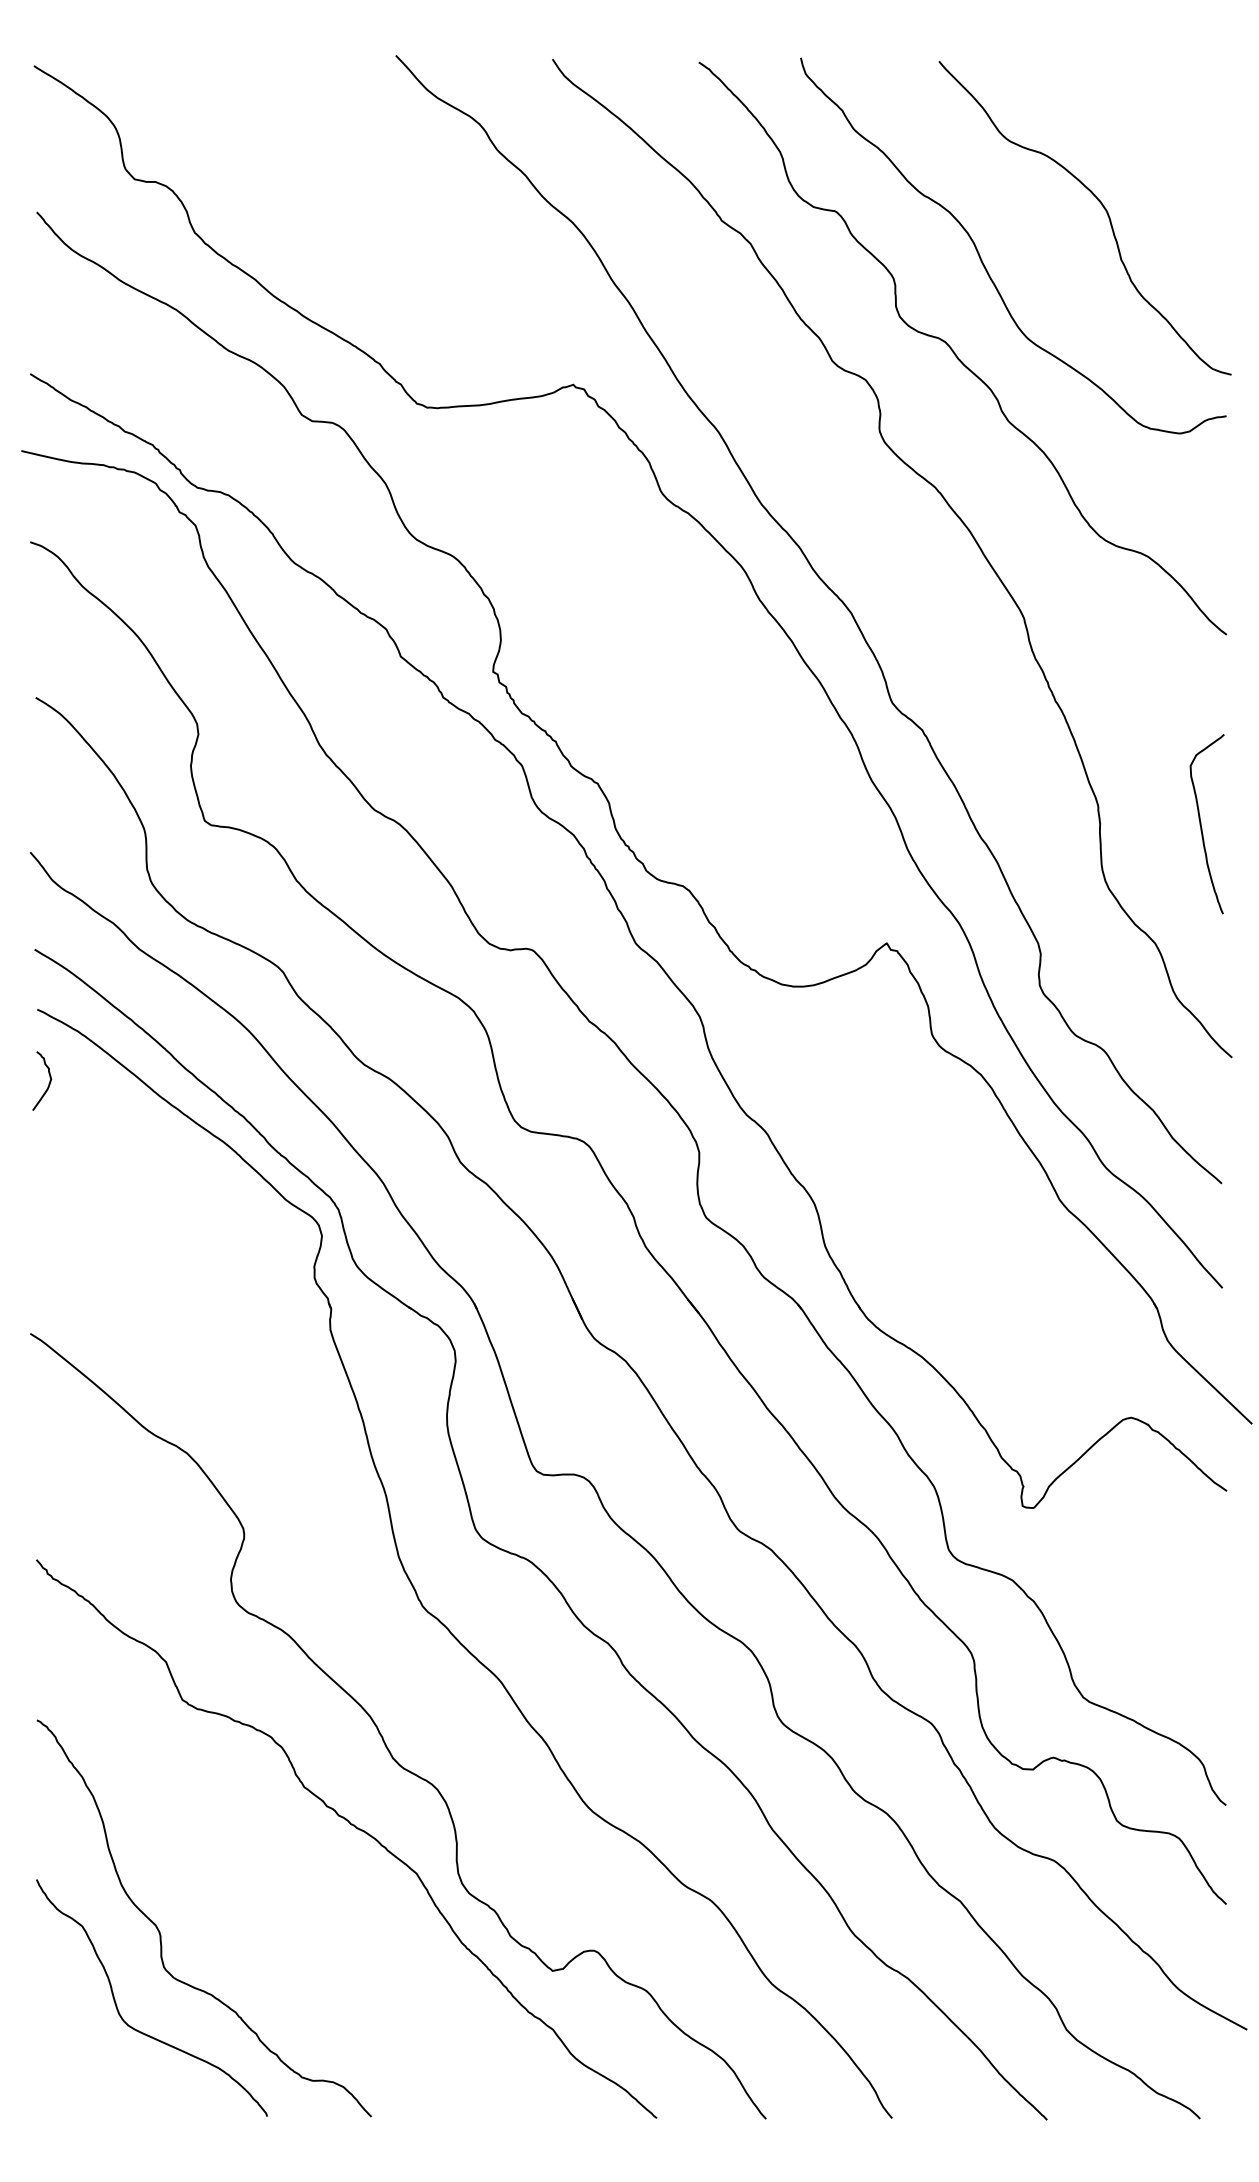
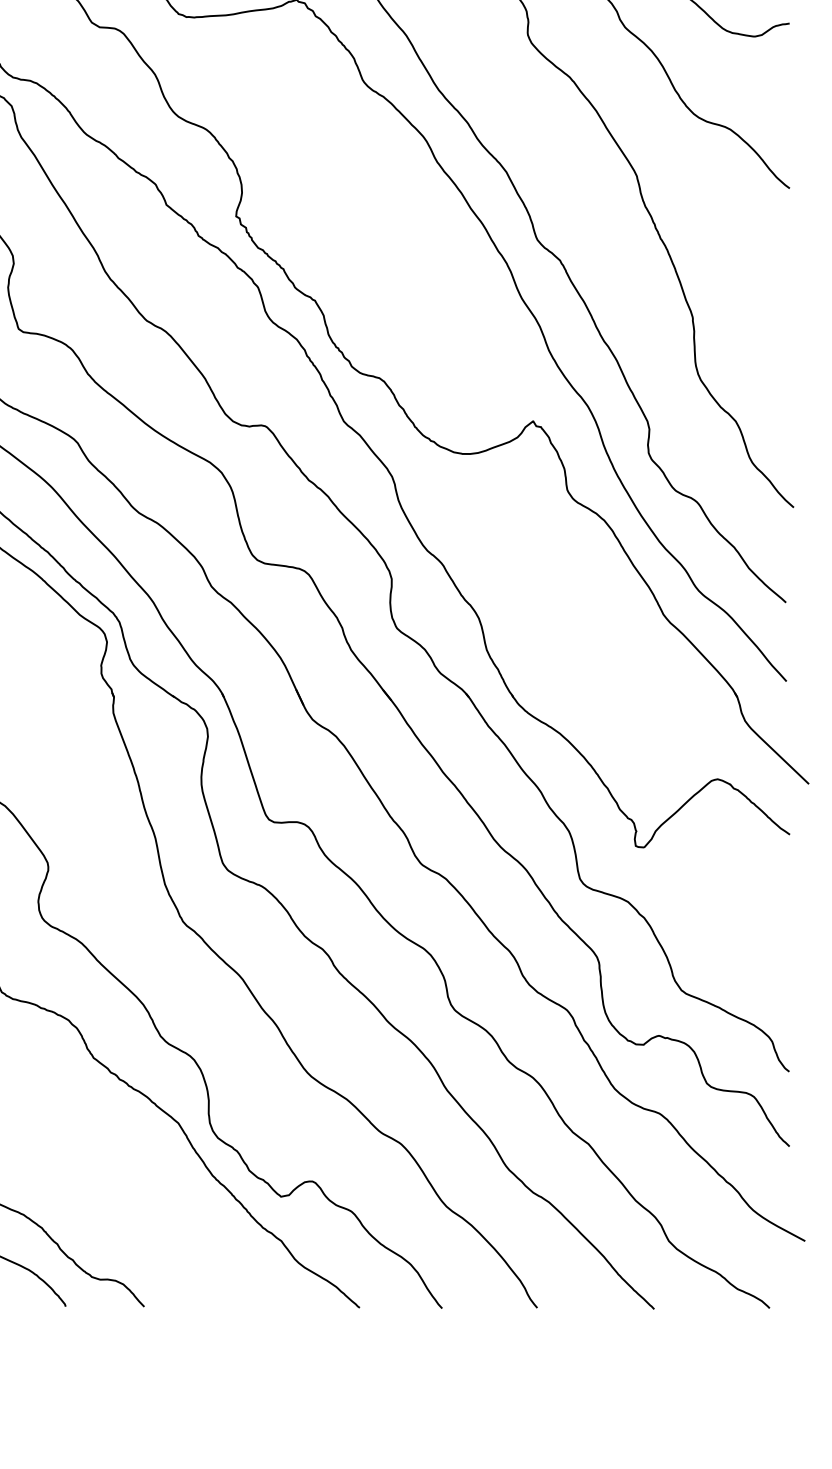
curve: (1201, 824) -> (770, 331), removed

